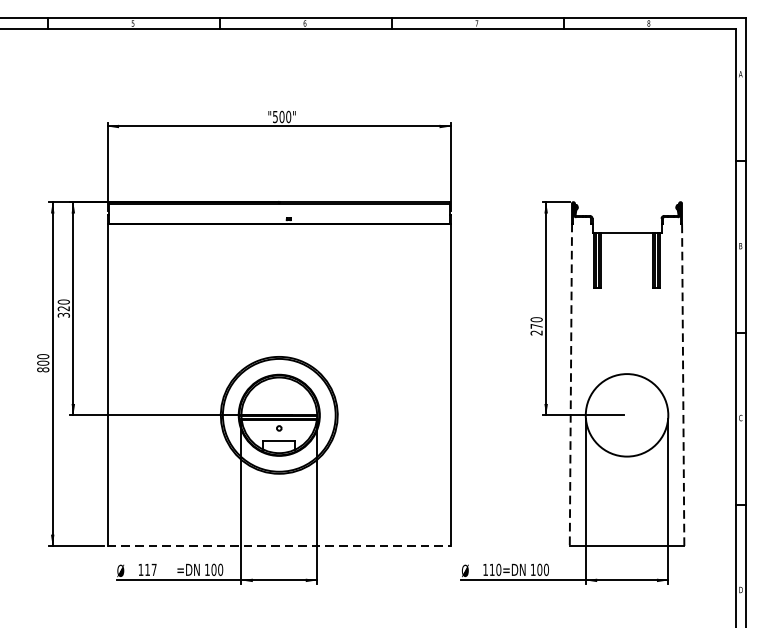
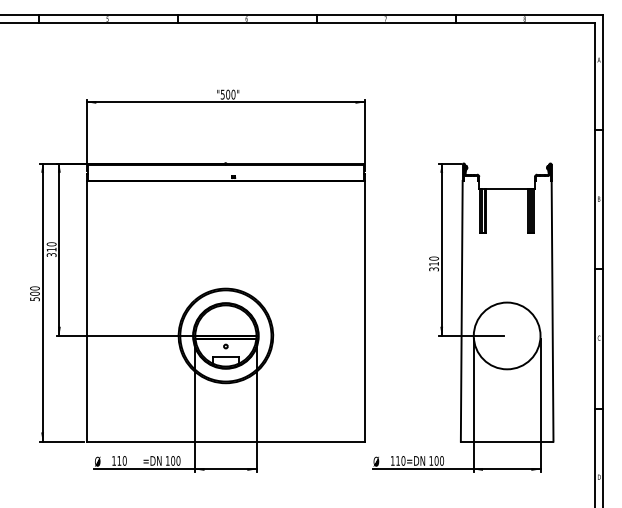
text: (63, 308) -> (51, 249), 320 -> 310
text: (535, 329) -> (433, 266), 270 -> 310
text: (42, 370) -> (34, 299), 800 -> 500
line: (683, 383) -> (552, 310), dashed -> solid
line: (570, 385) -> (461, 311), dashed -> solid
line: (278, 545) -> (225, 441), dashed -> solid
text: (153, 569) -> (124, 460), 117 -> 110

